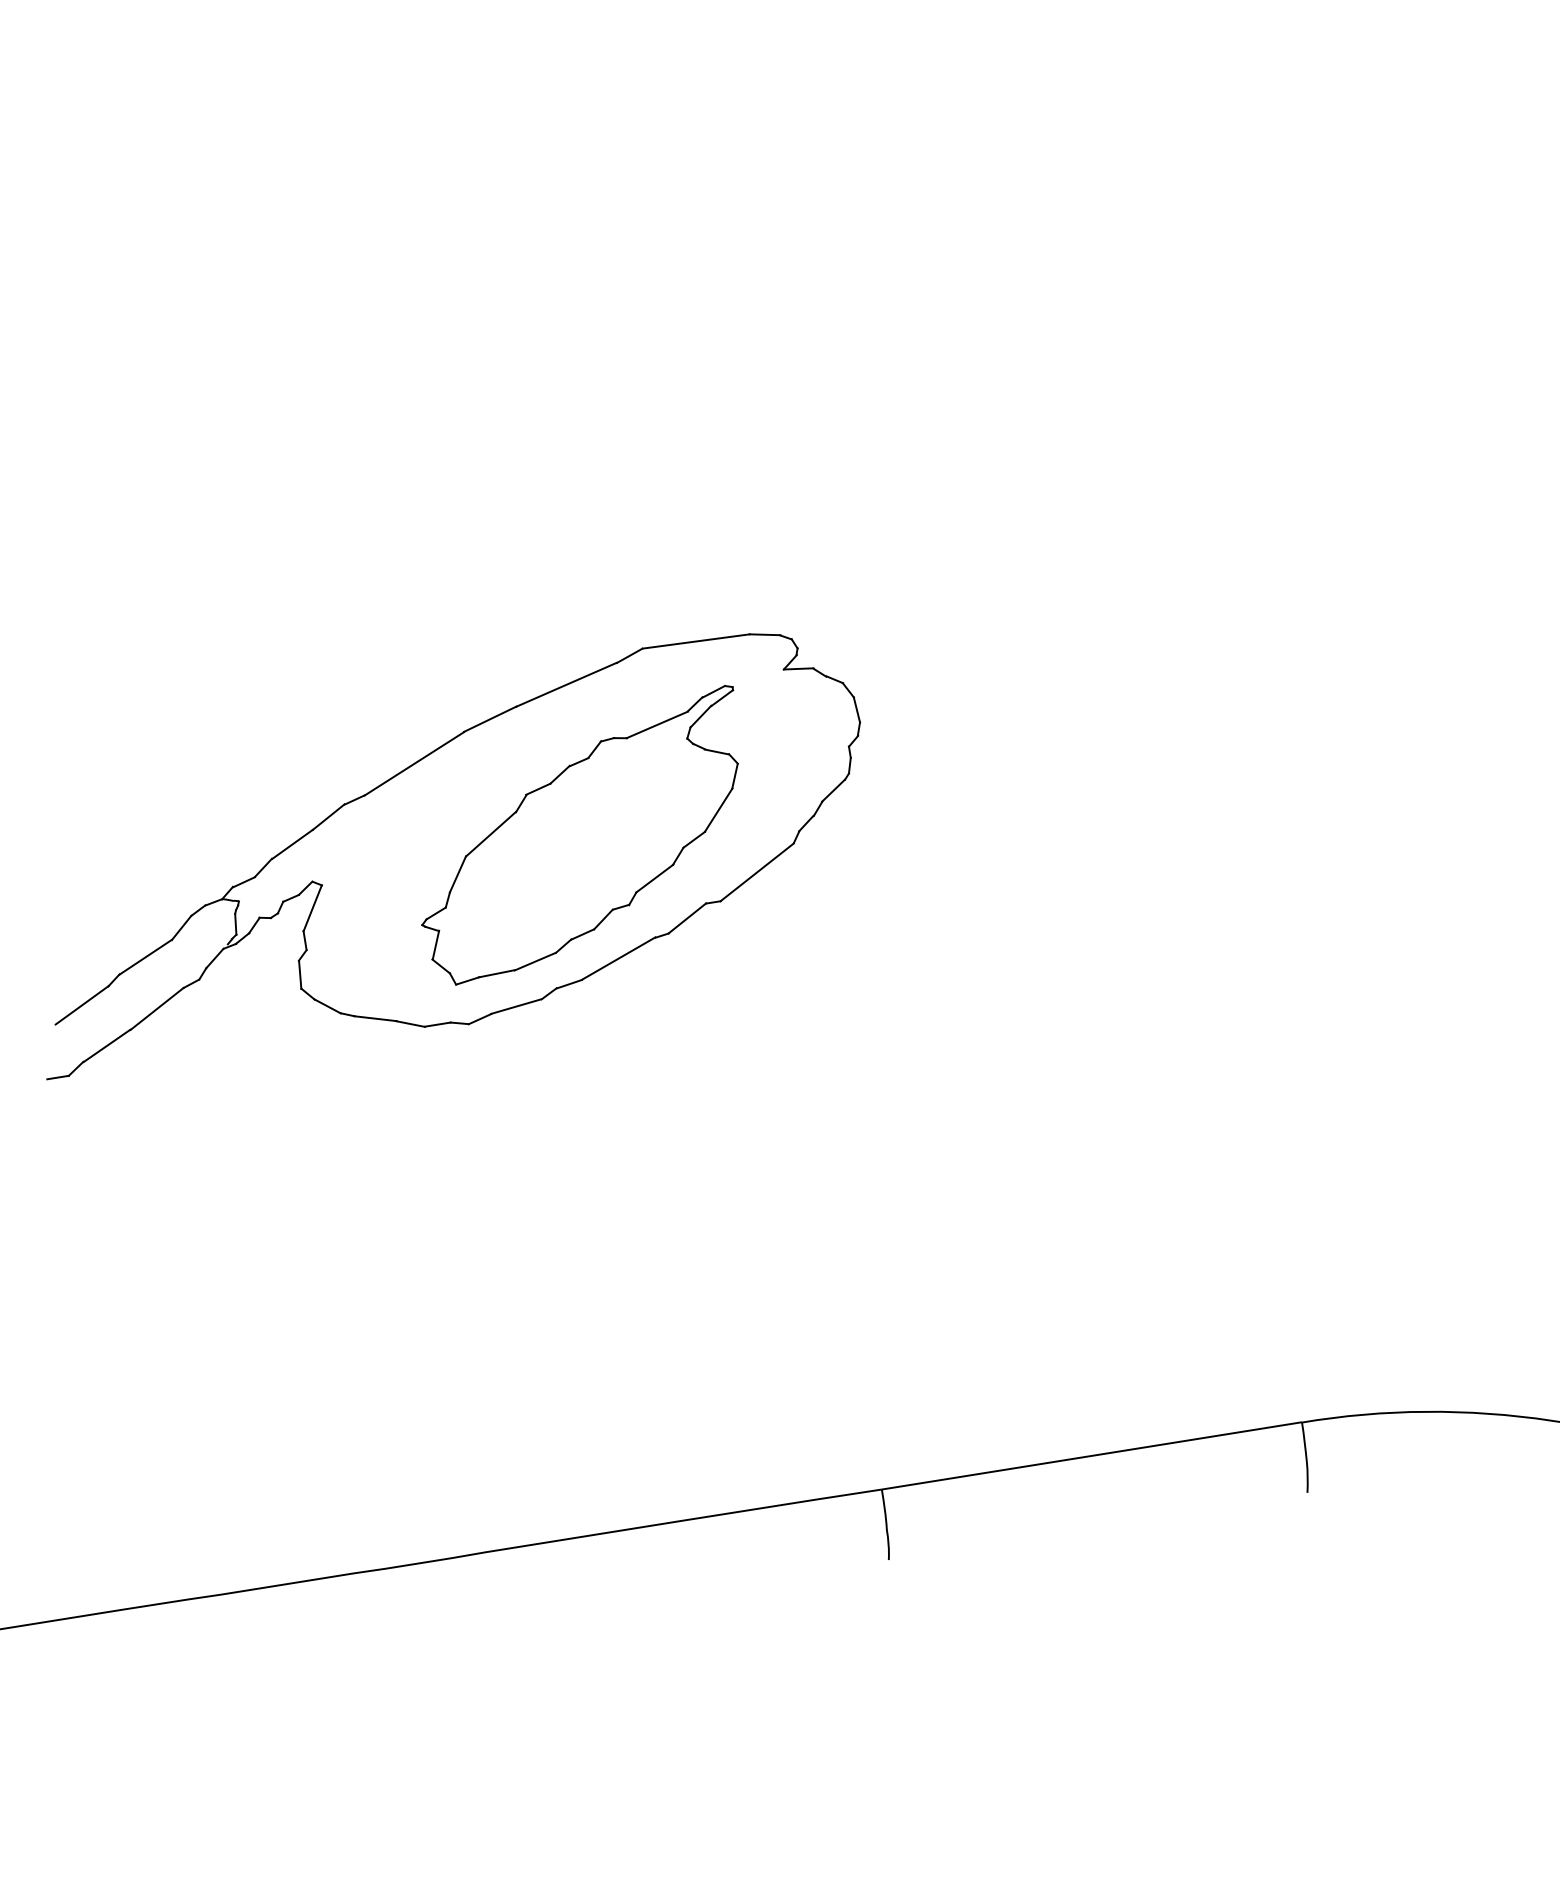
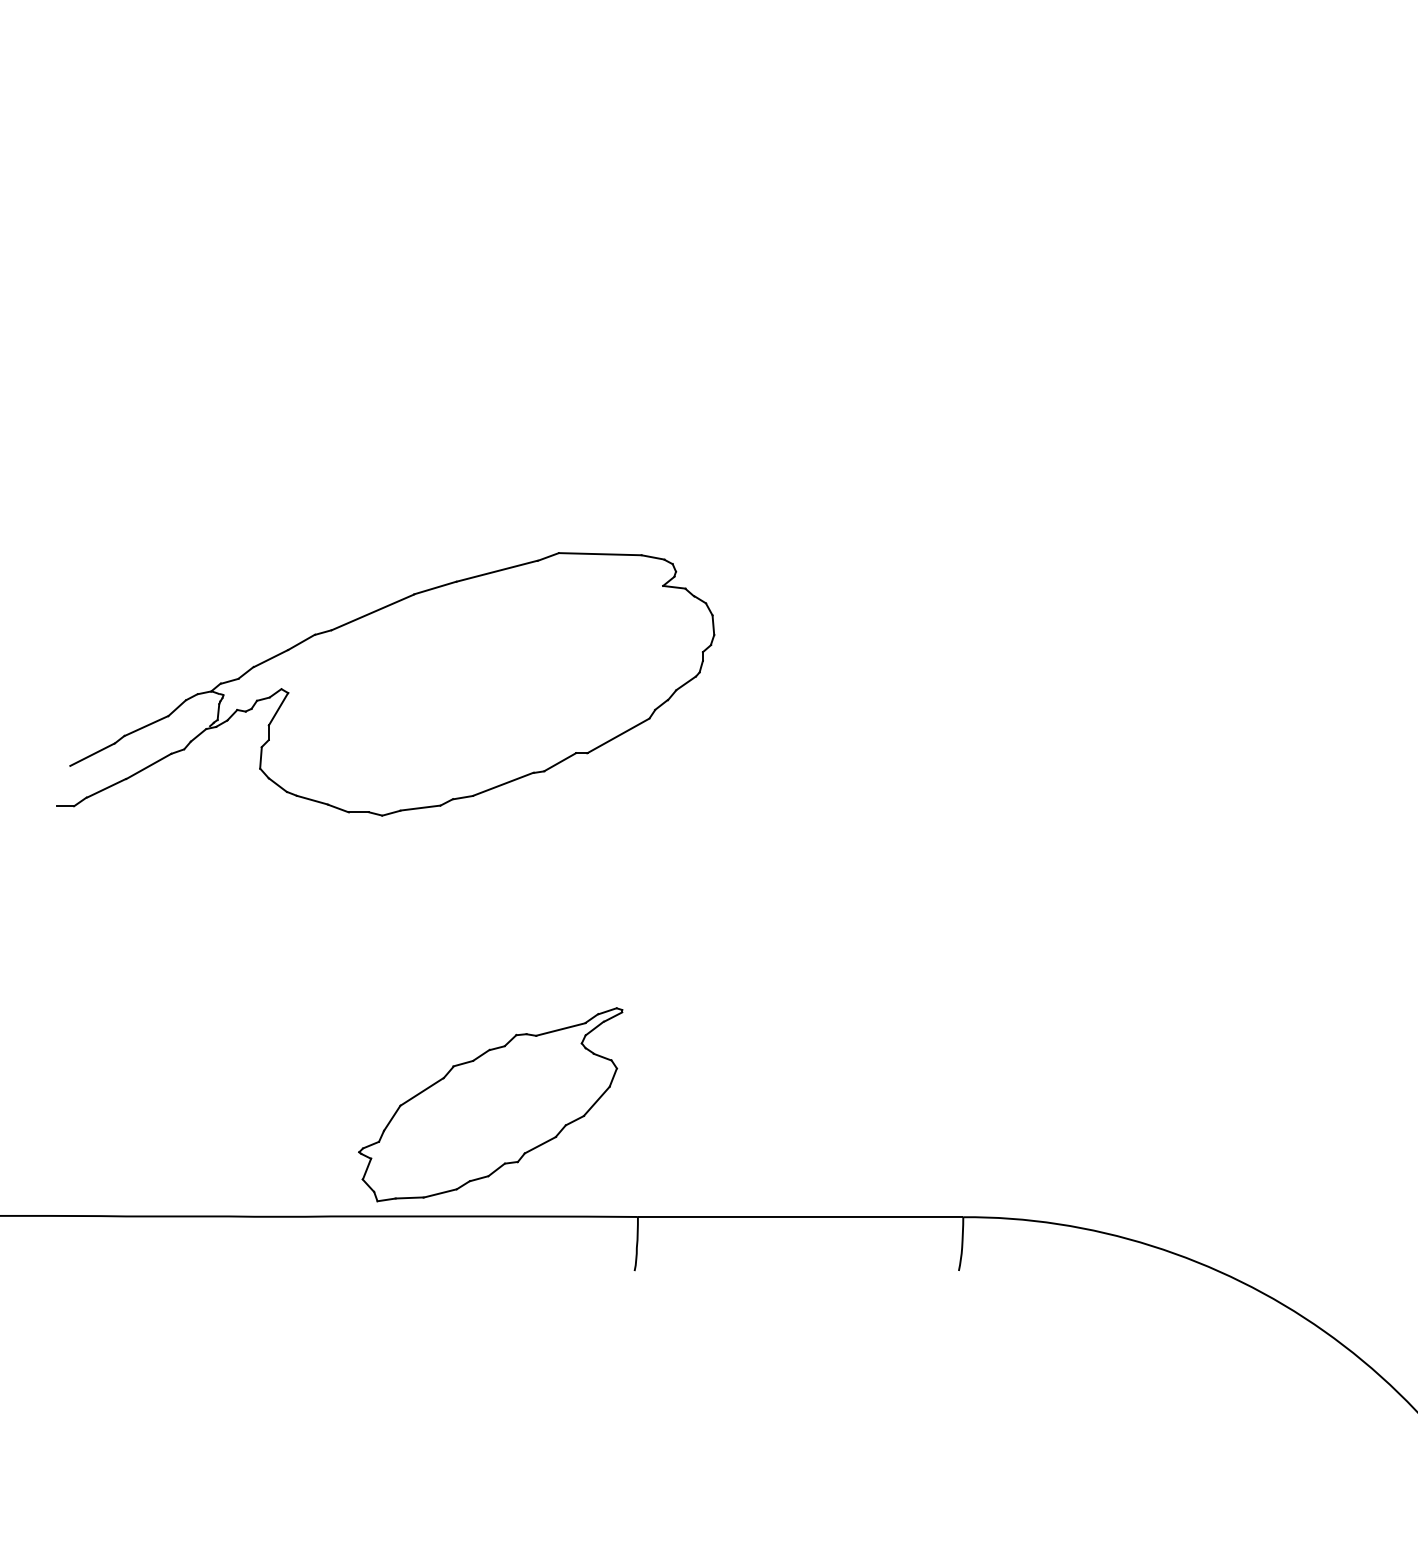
part: (581, 836) -> (490, 1104), moved

